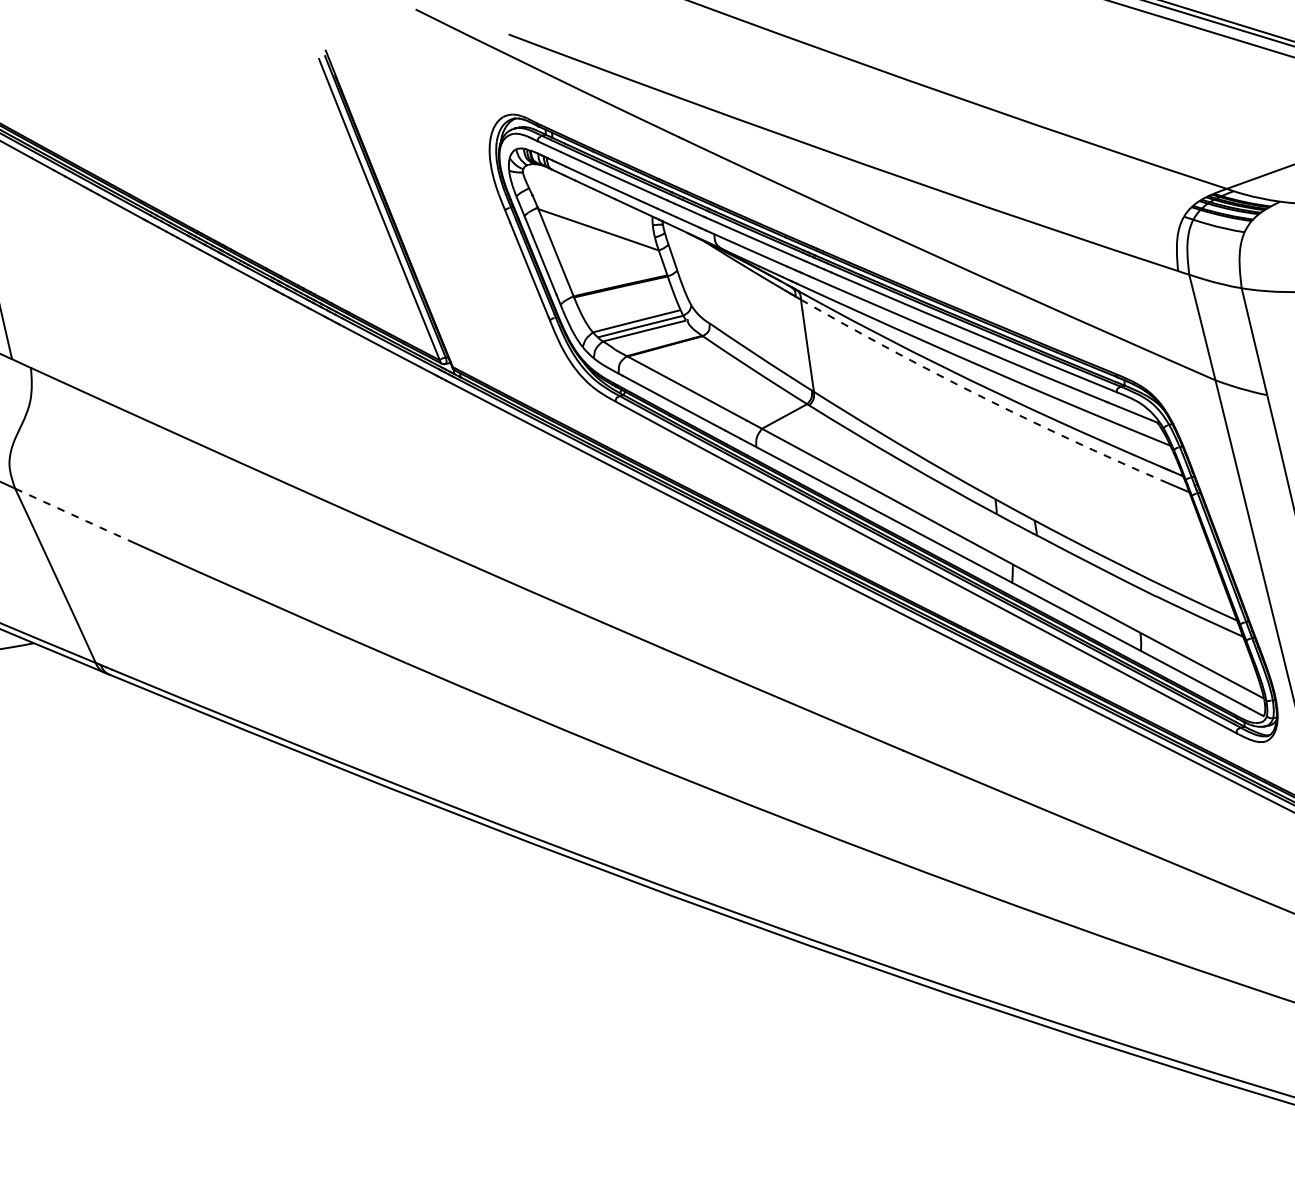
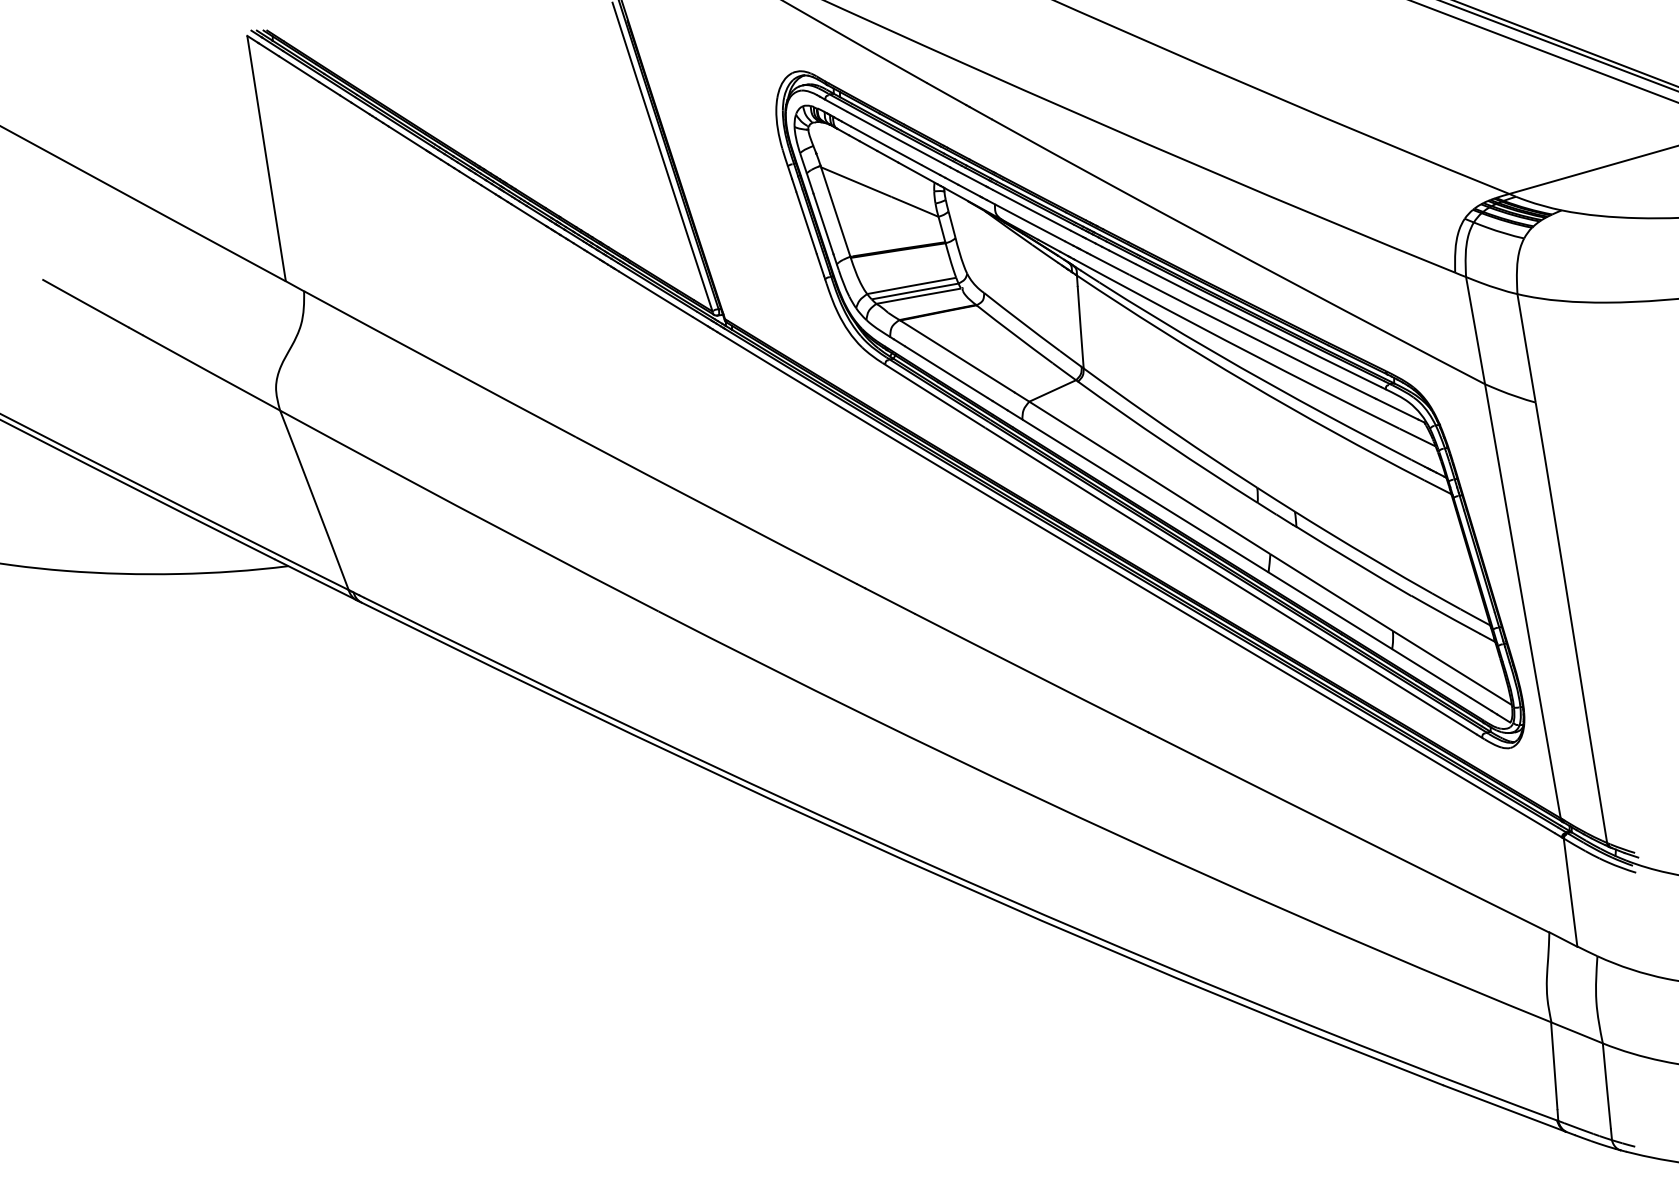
arc: (978, 395) -> (1247, 383), dashed -> solid
arc: (72, 514) -> (335, 440), dashed -> solid

